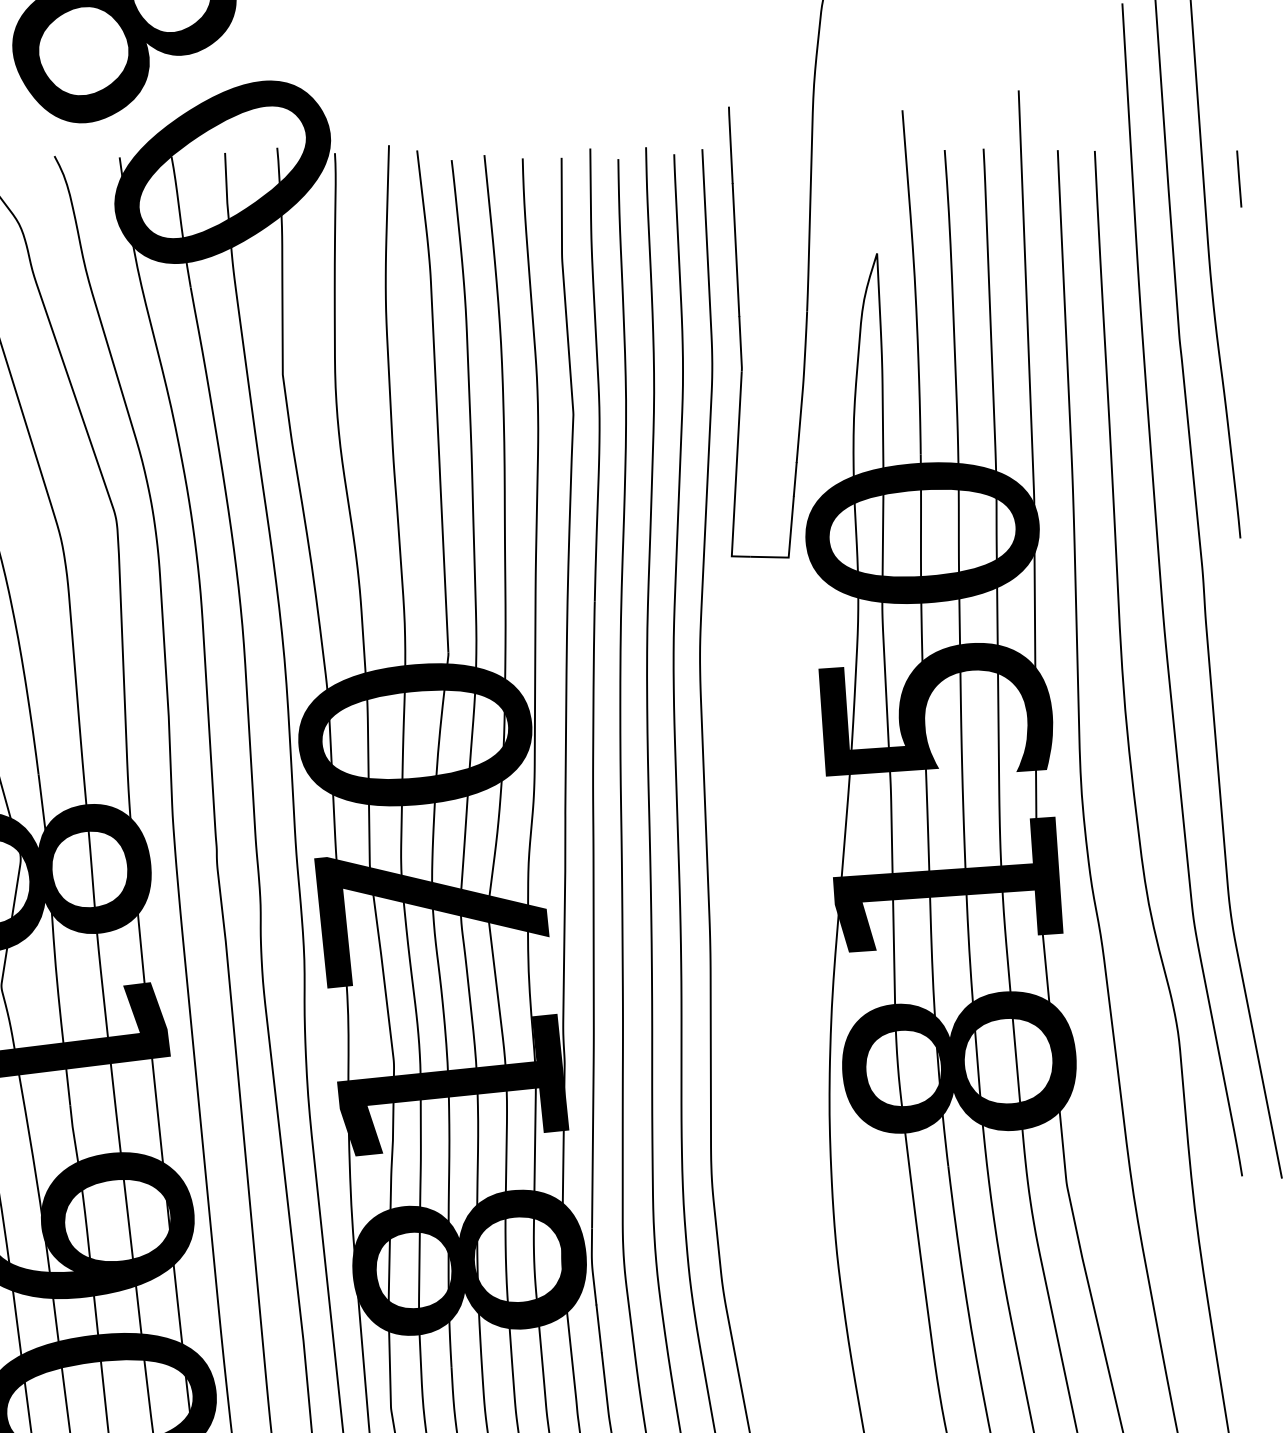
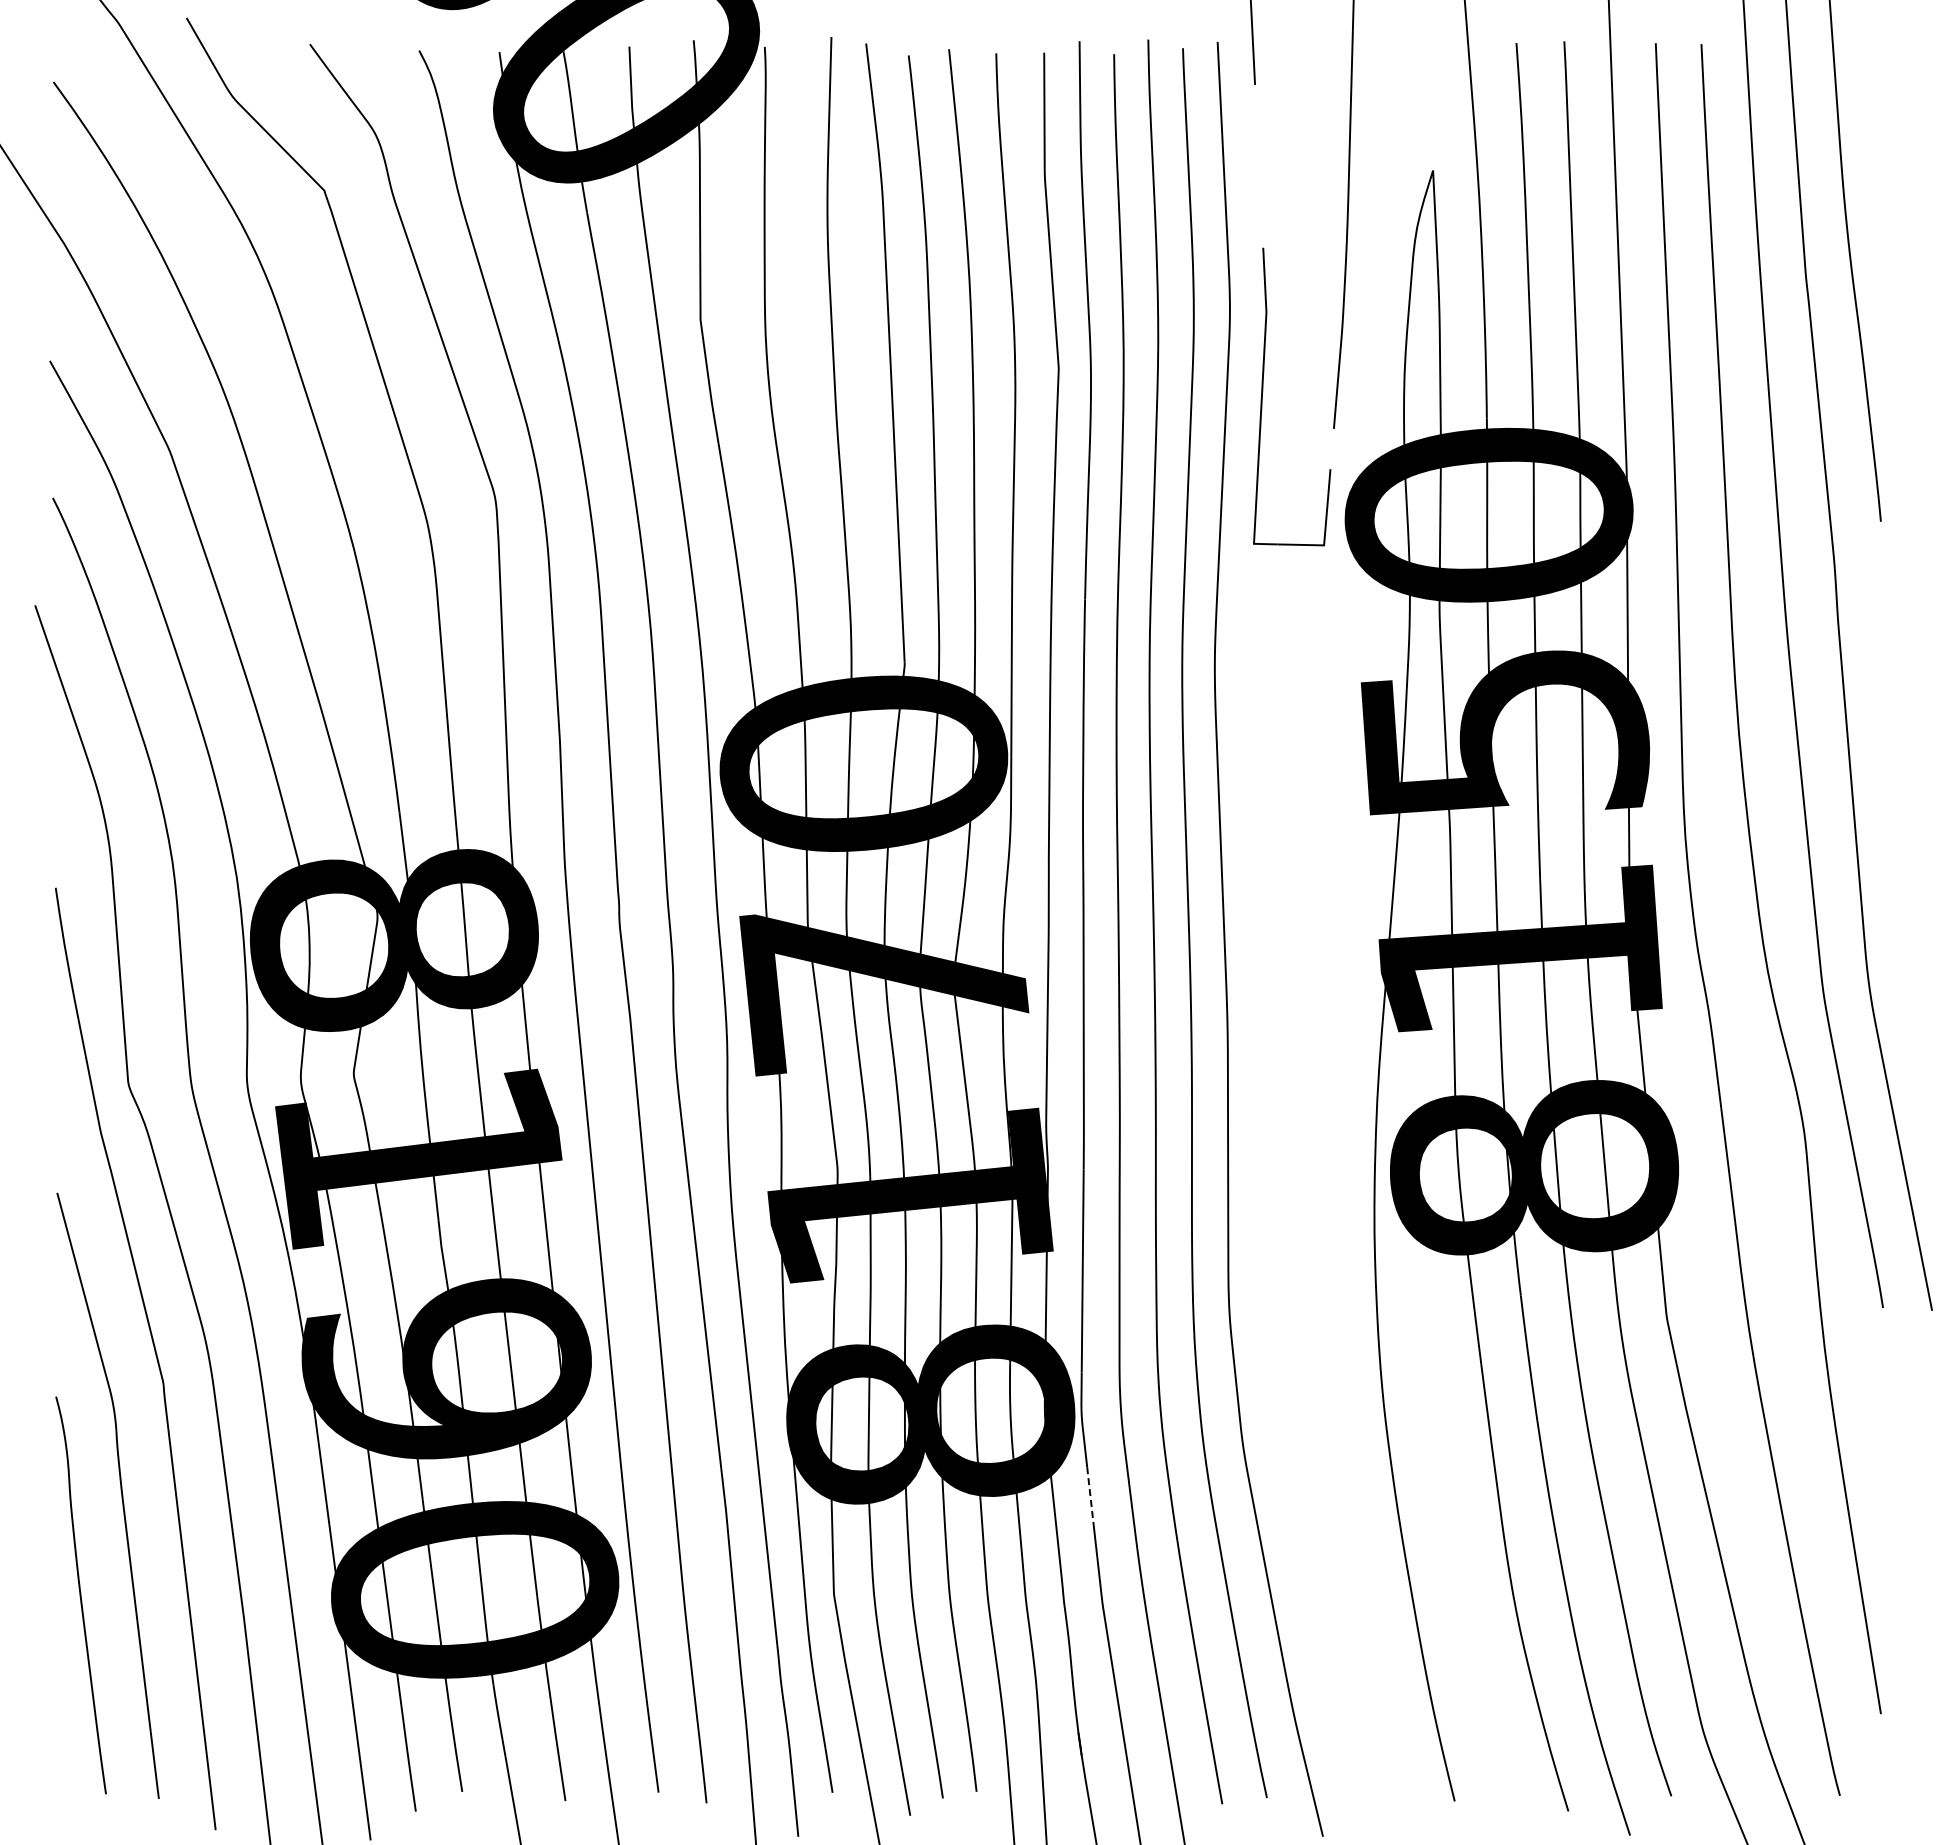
line: (1239, 178) -> (1879, 78), removed
line: (736, 249) -> (1259, 165), removed
line: (794, 478) -> (1331, 448), removed
line: (599, 1329) -> (1090, 1496), solid -> dashed

